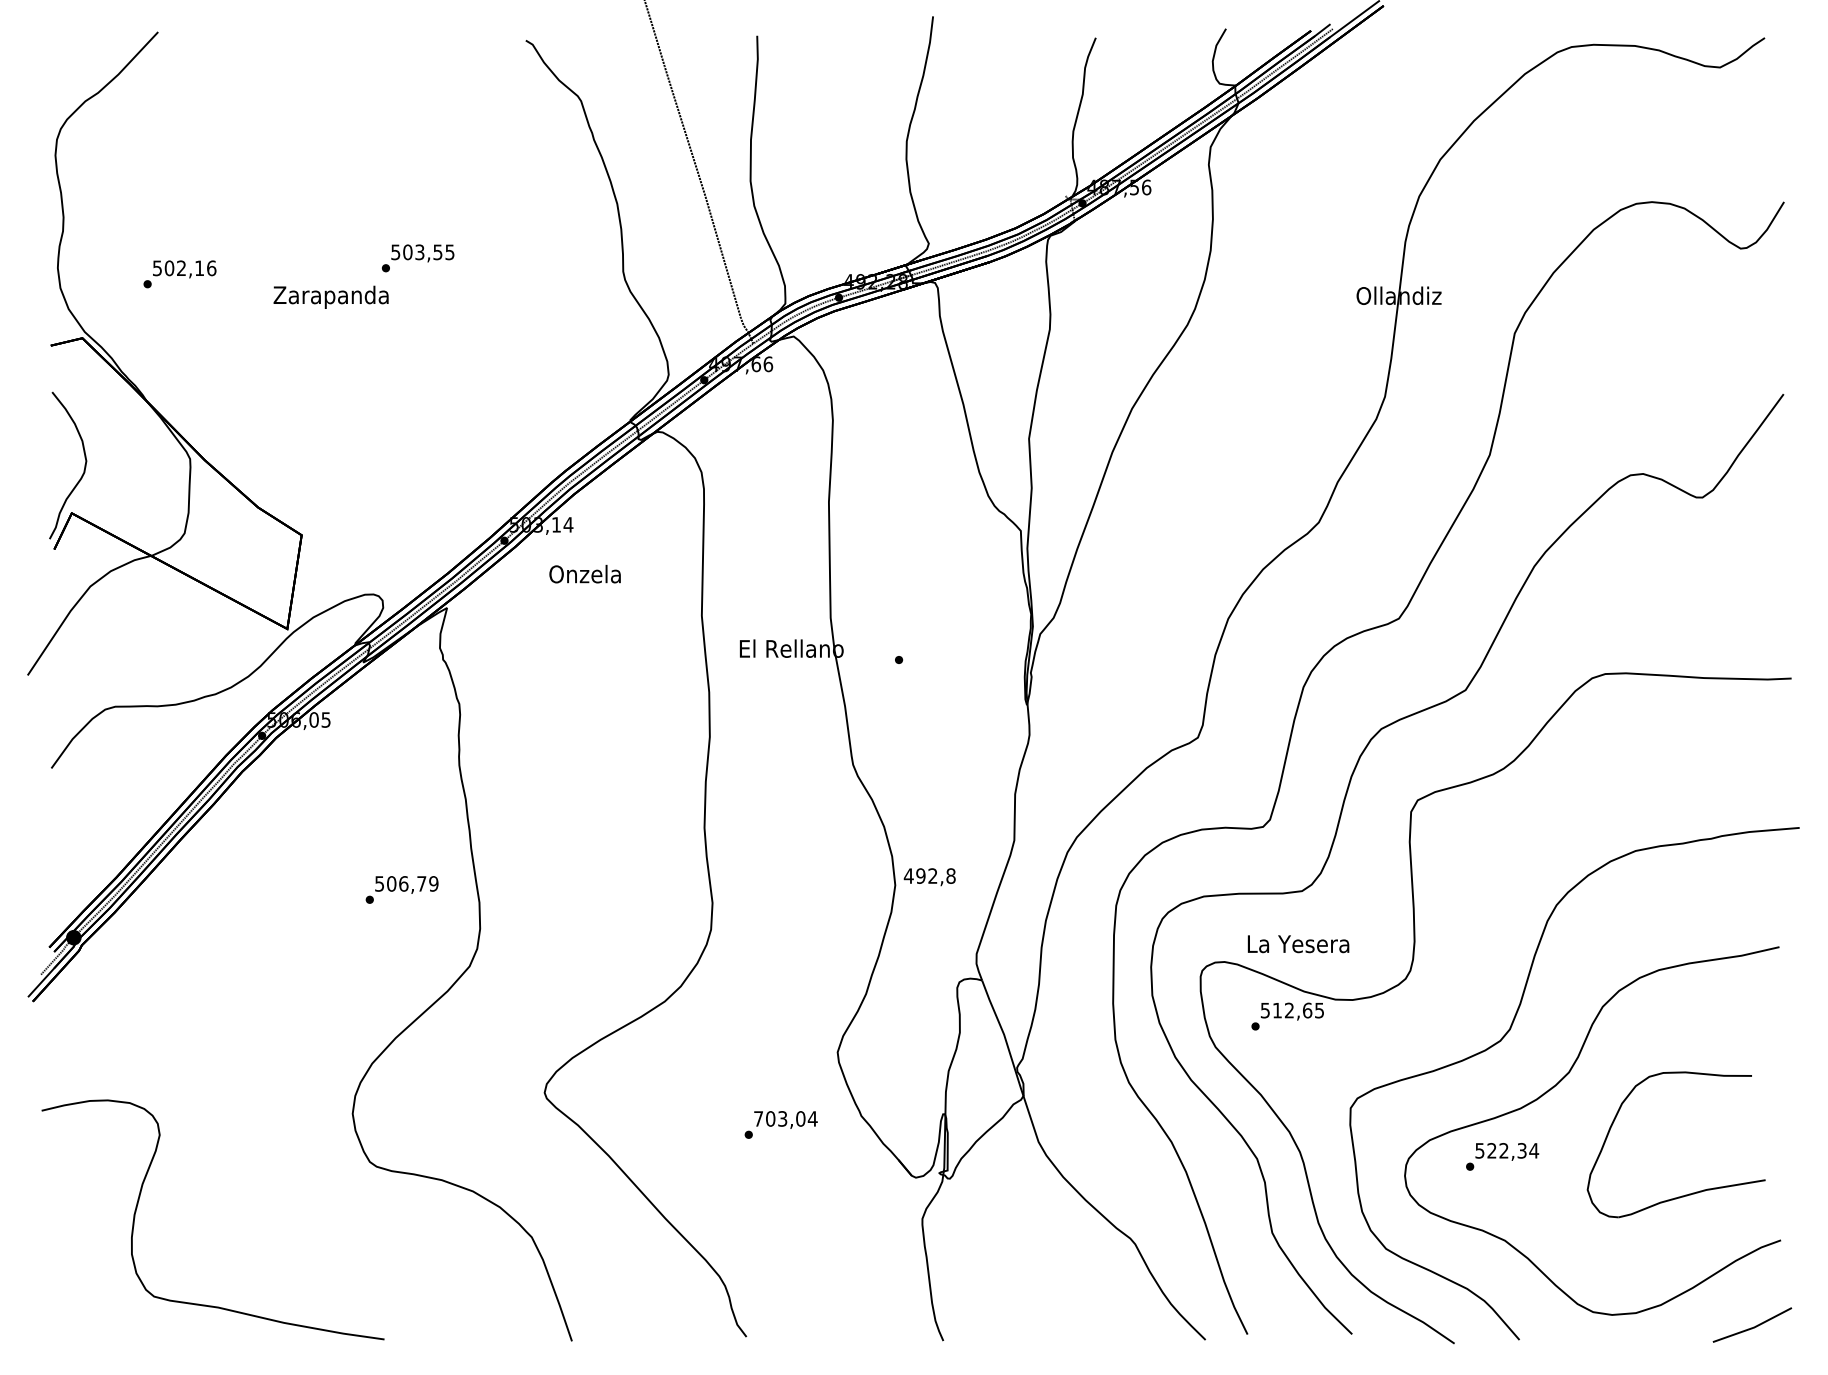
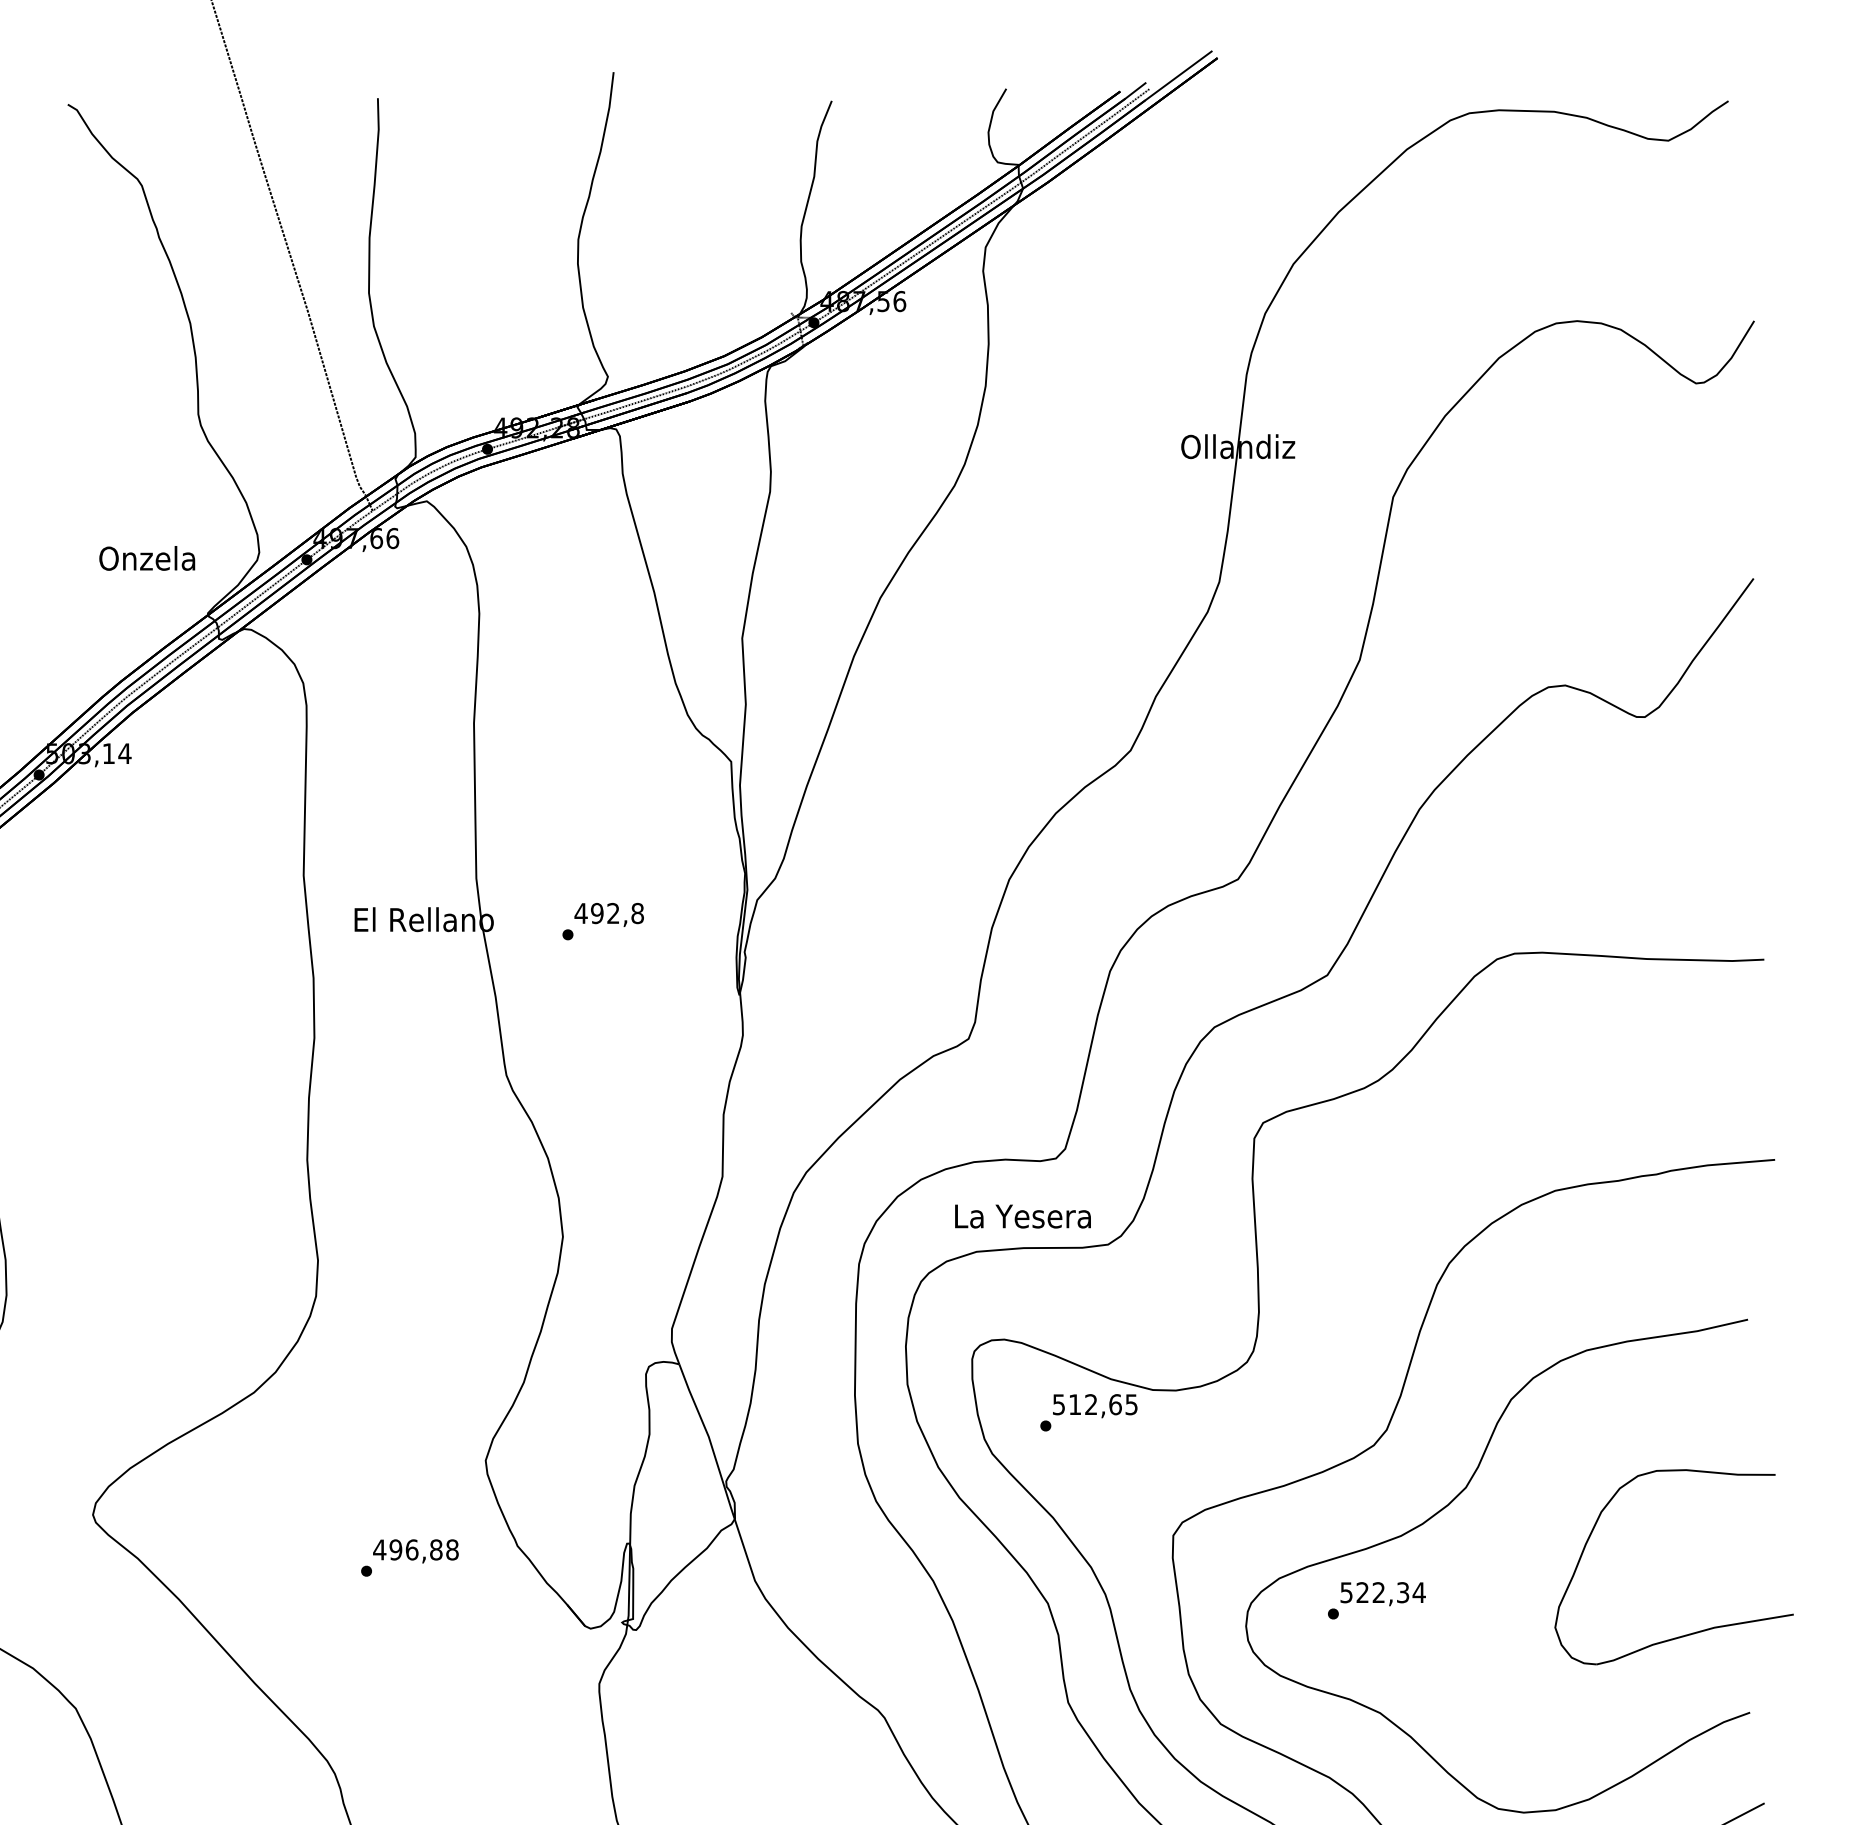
text: (584, 573) -> (146, 557), moved
text: (929, 877) -> (608, 915), moved
text: (1298, 944) -> (1022, 1216), moved
text: (785, 1118) -> (415, 1549), 703,04 -> 496,88
part: (1692, 1192) -> (1695, 1631), moved

